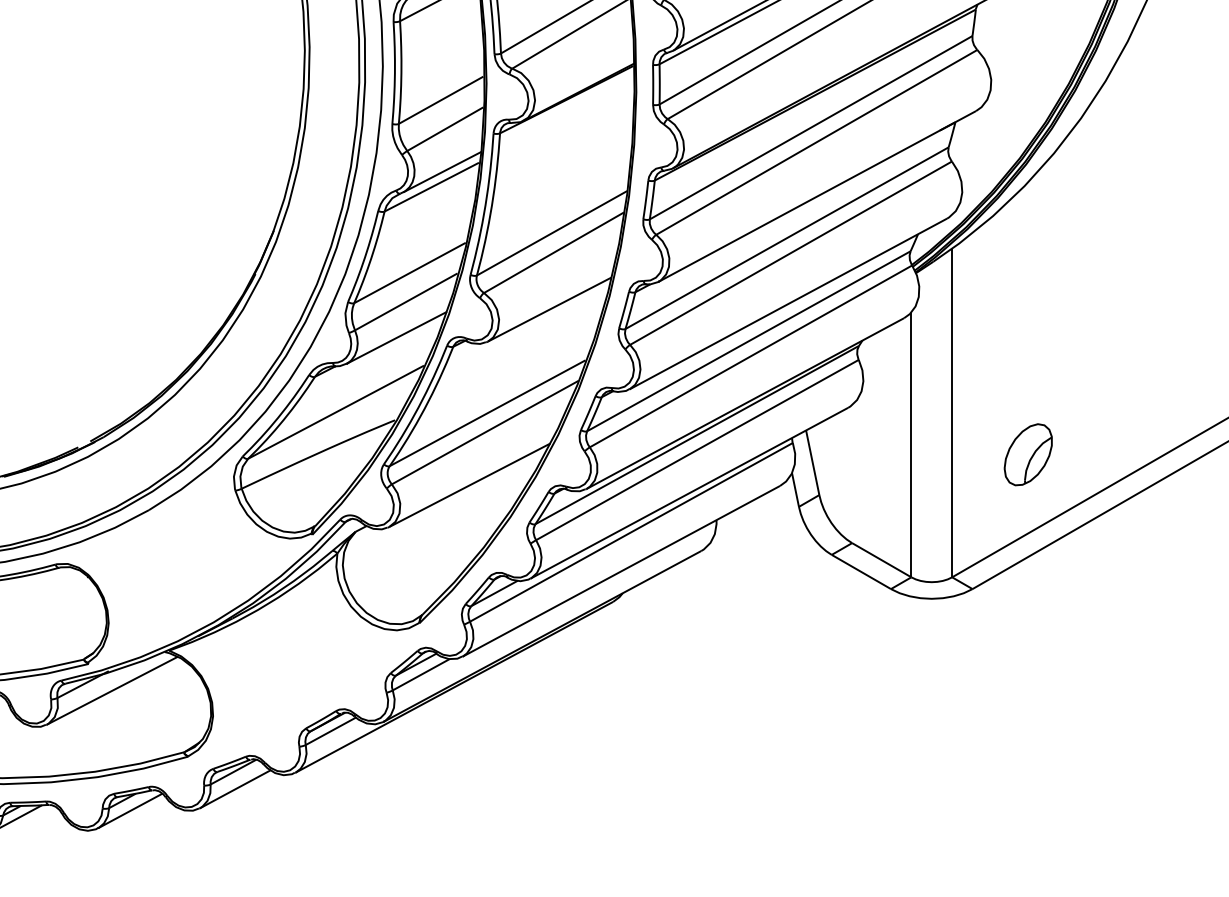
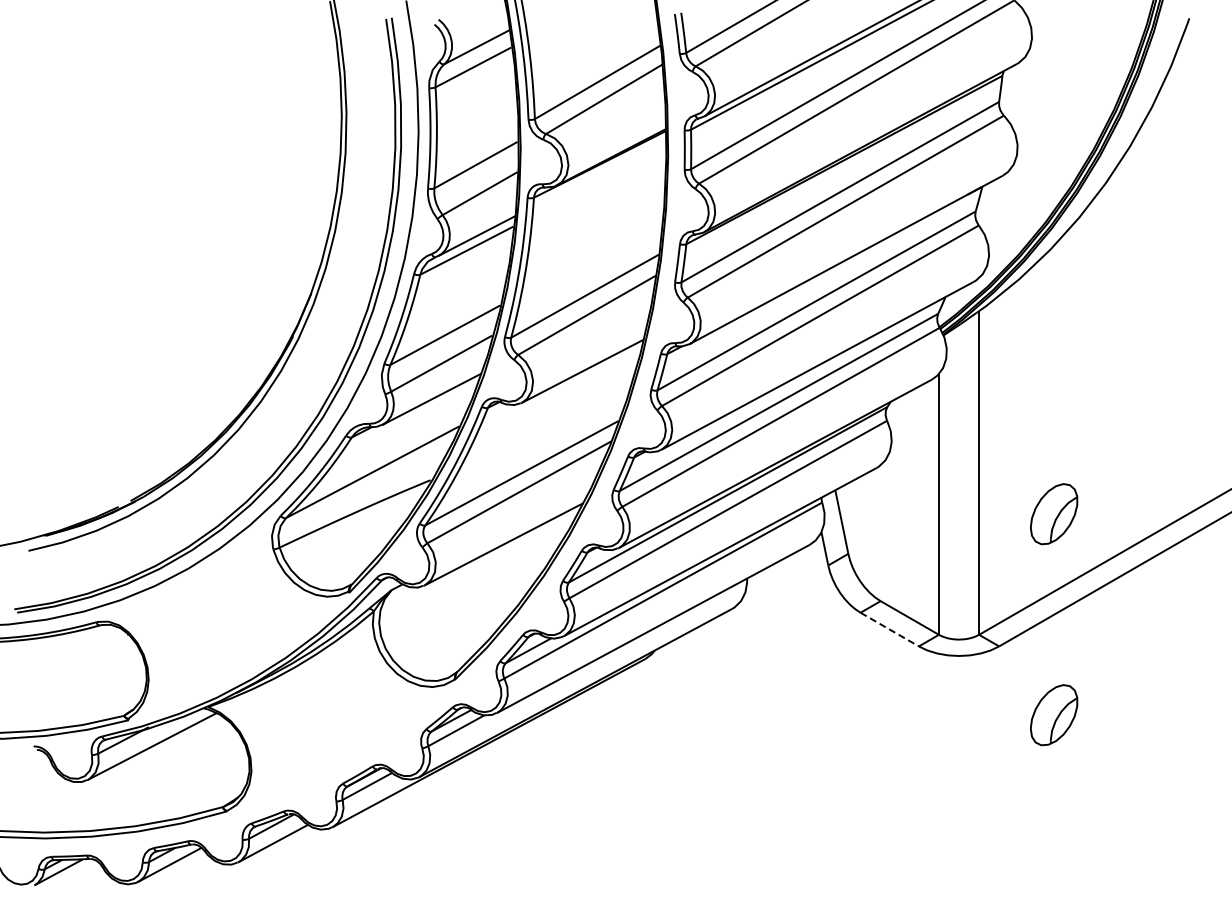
line: (861, 571) -> (889, 629), solid -> dashed
part: (1027, 659) -> (1053, 715), added

